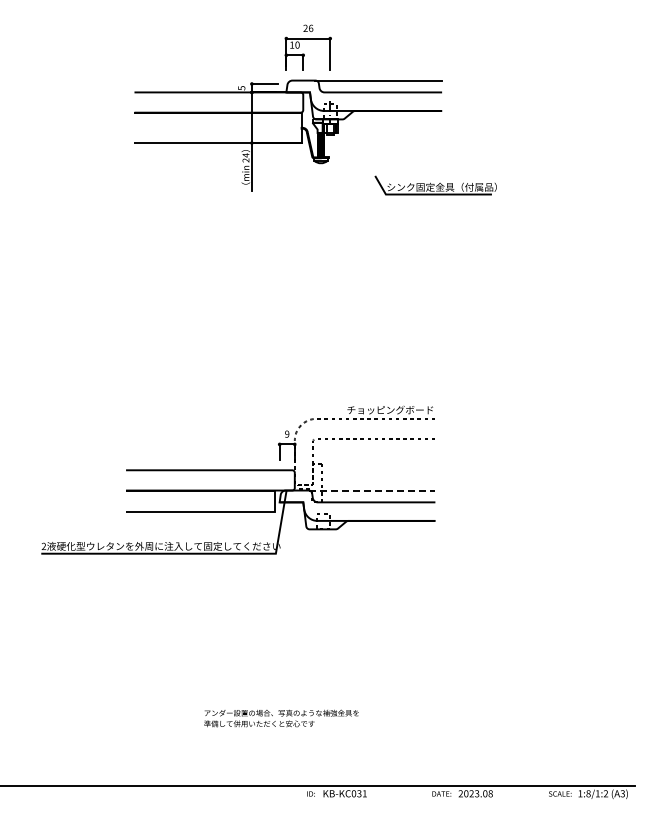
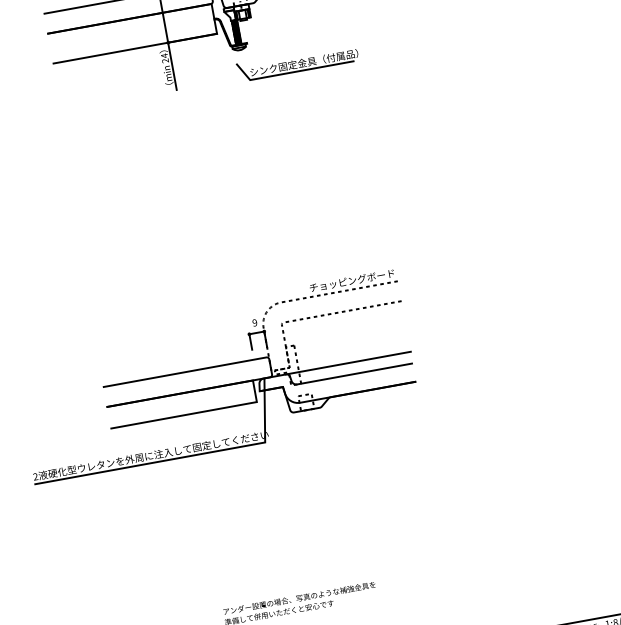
part: (435, 185) -> (297, 62), moved
line: (372, 490) -> (348, 362), dashed -> solid

